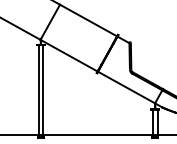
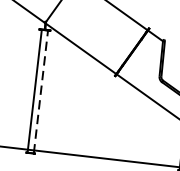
line: (43, 90) -> (41, 90), solid -> dashed

